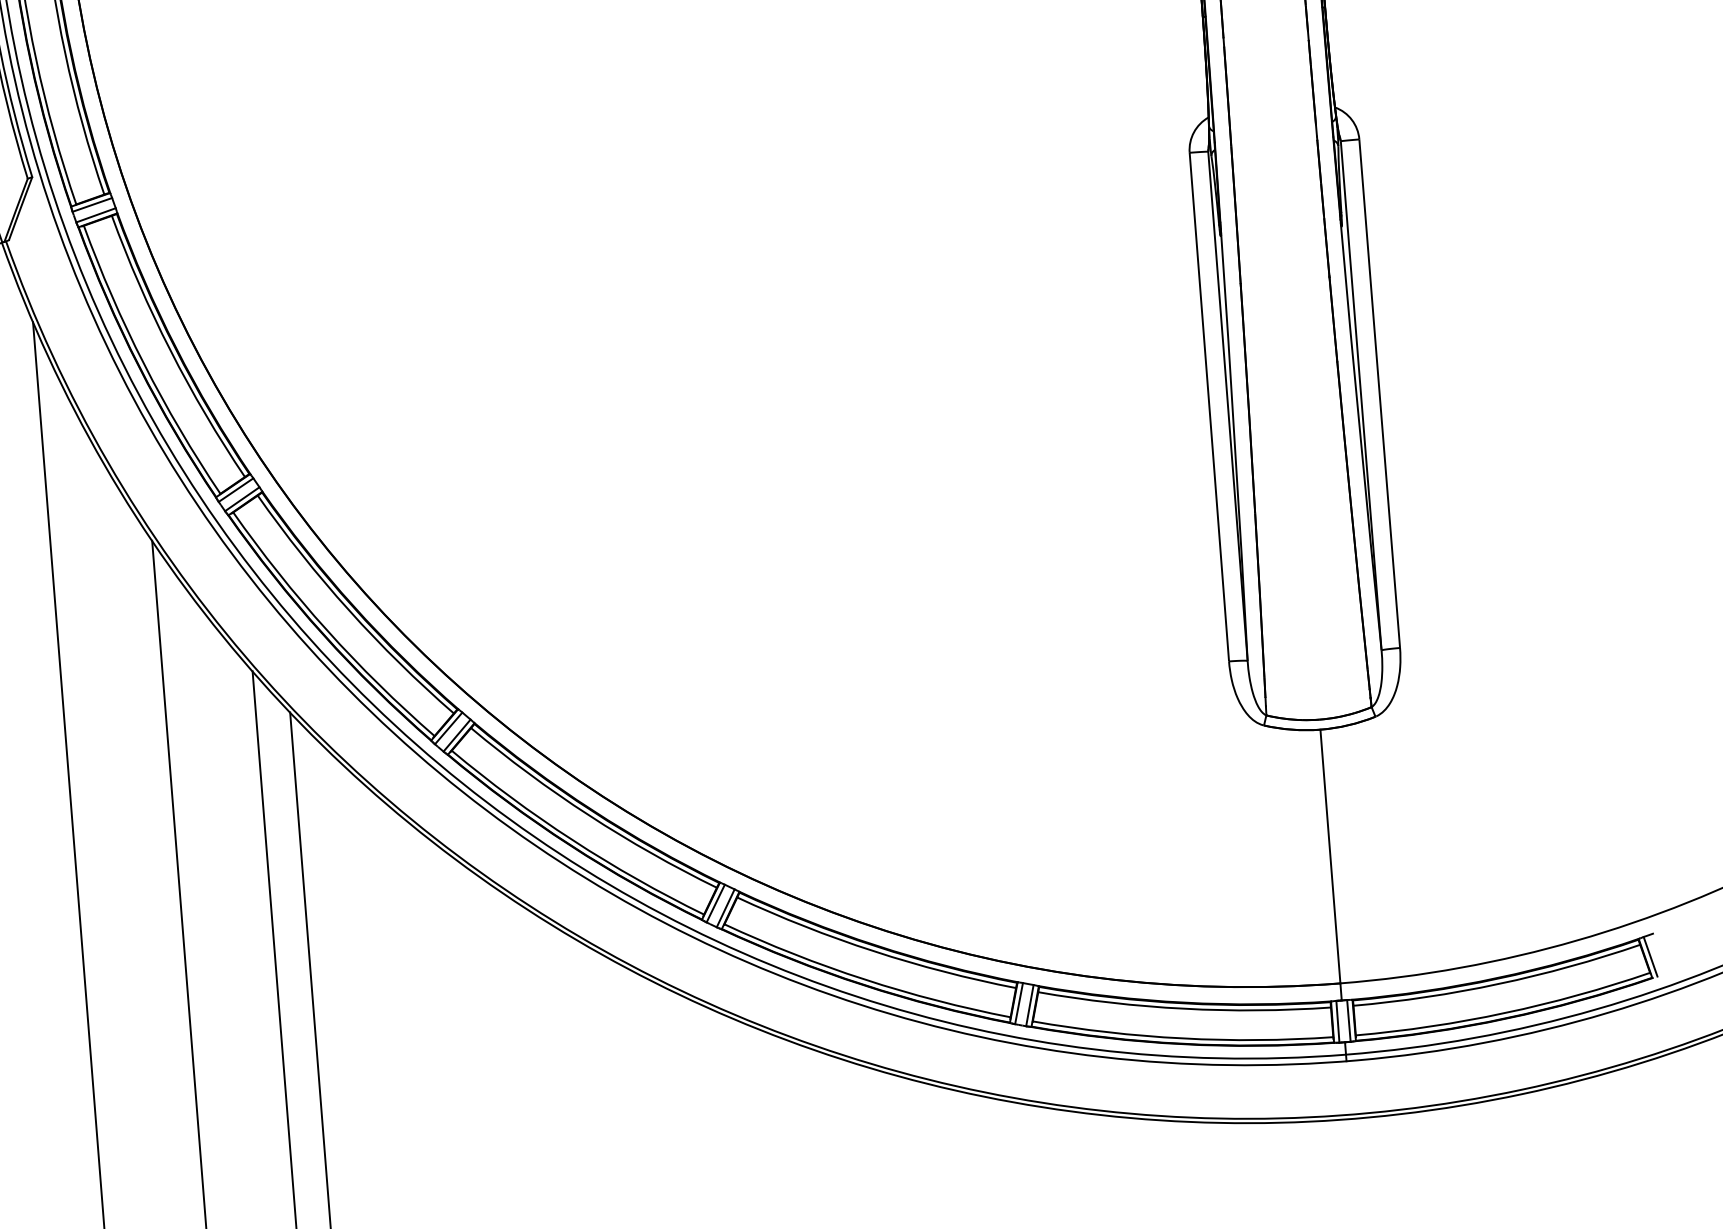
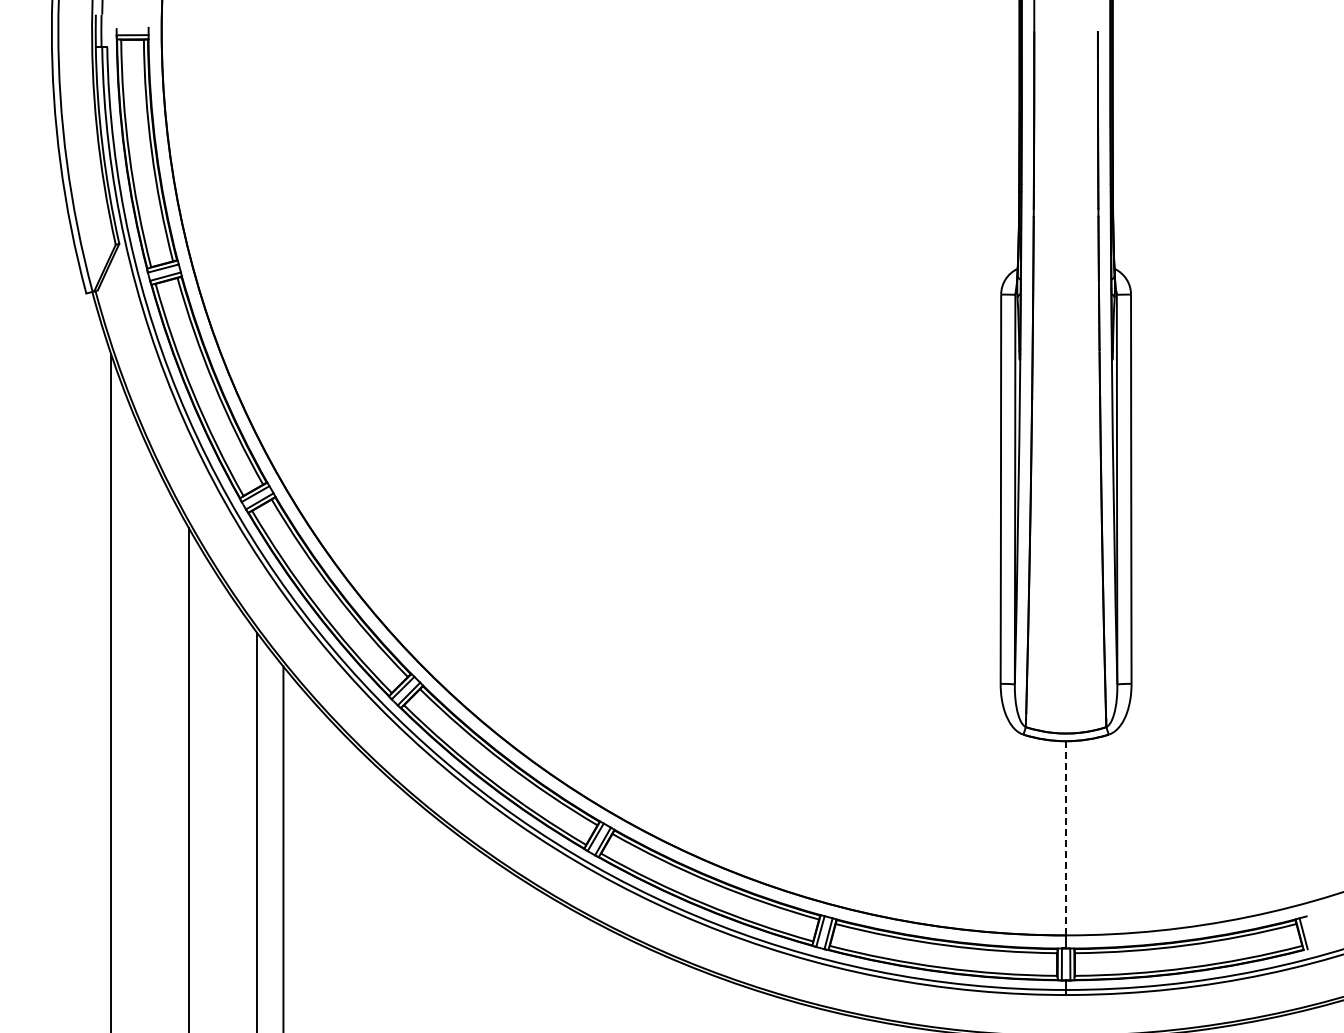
line: (1330, 856) -> (1066, 838), solid -> dashed

